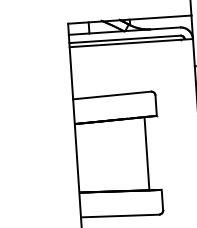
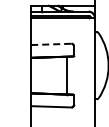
line: (112, 95) -> (51, 44), solid -> dashed

